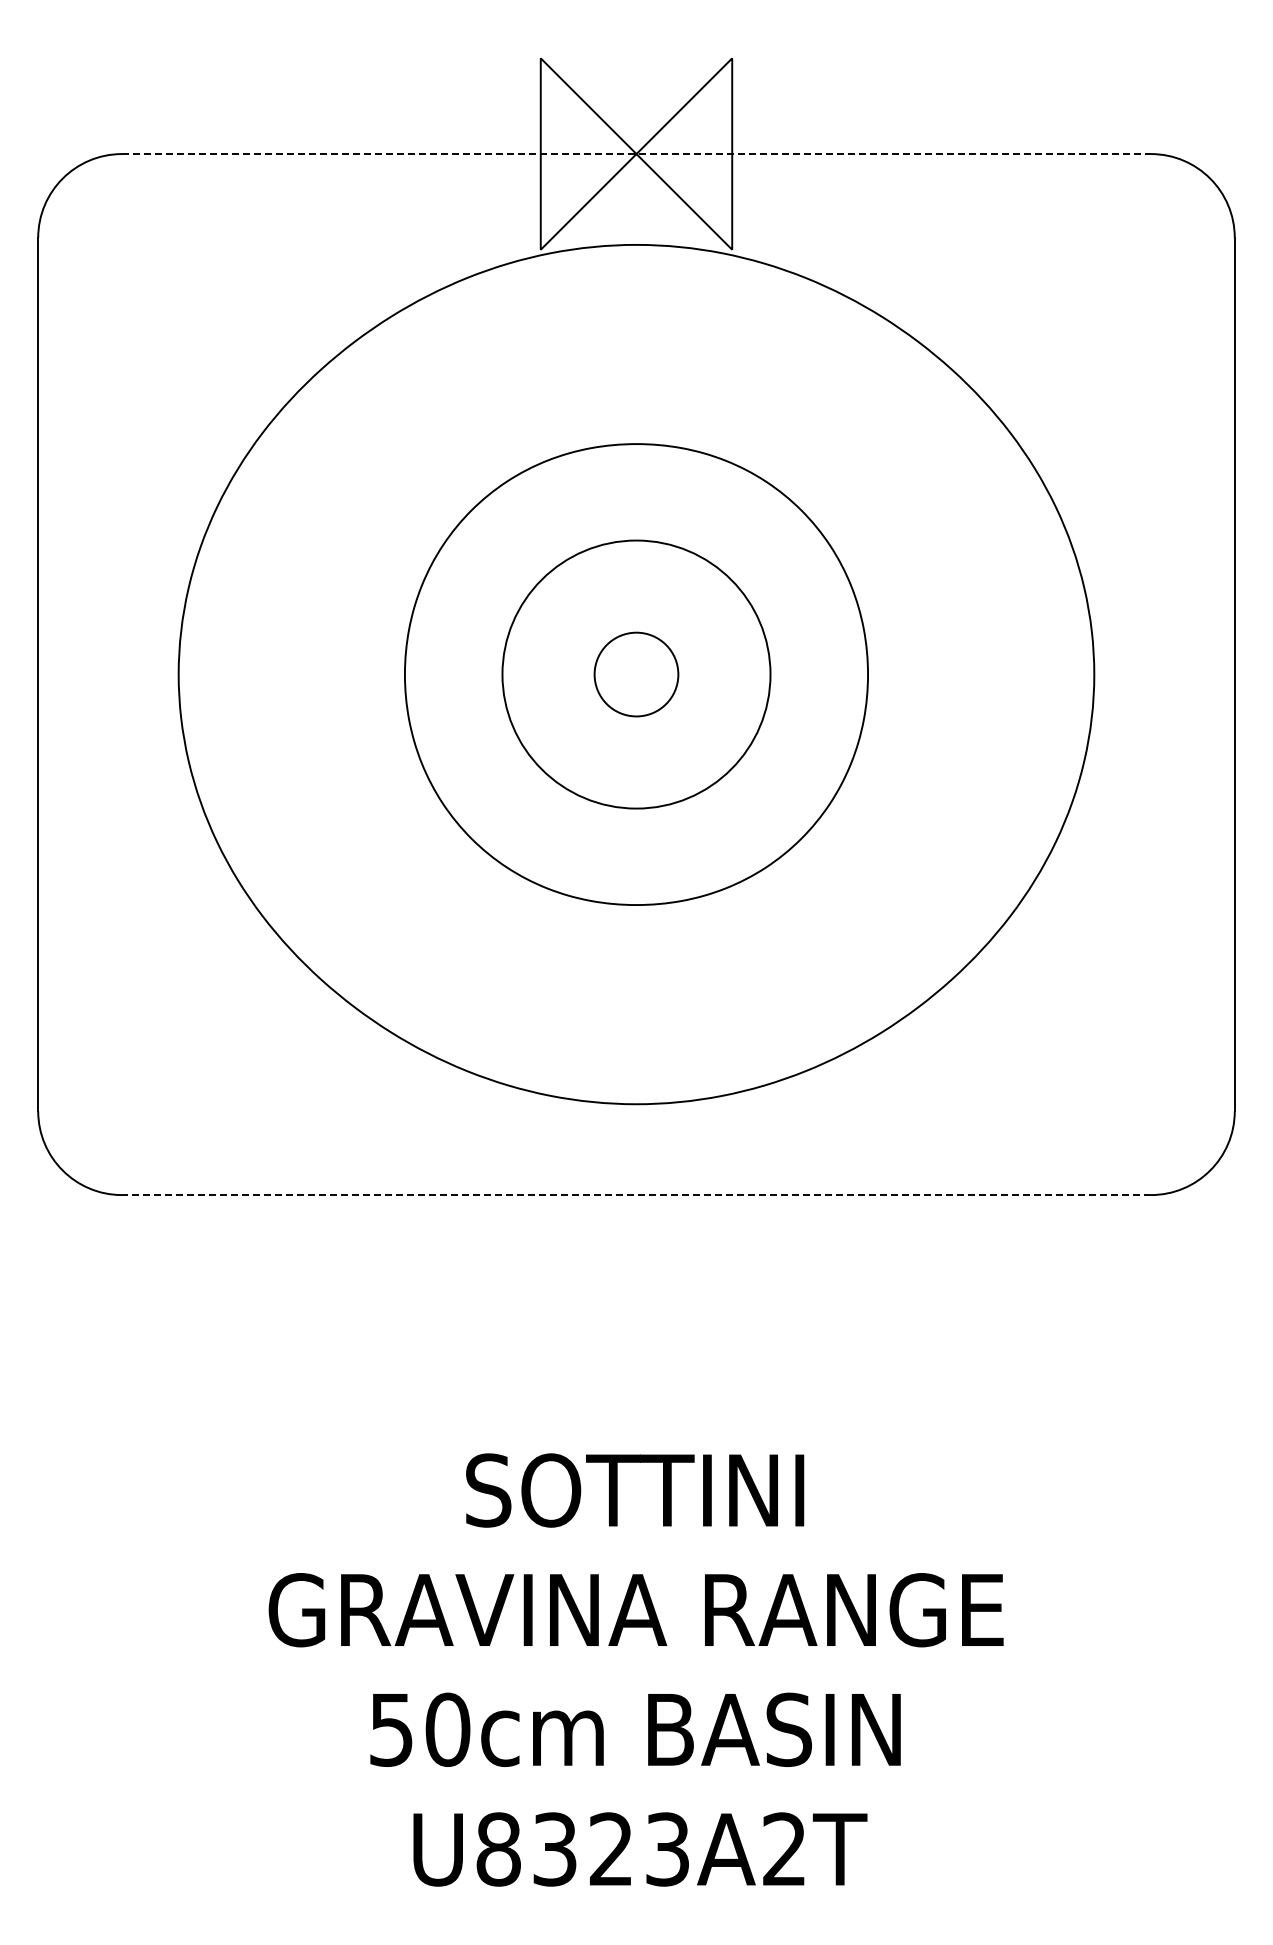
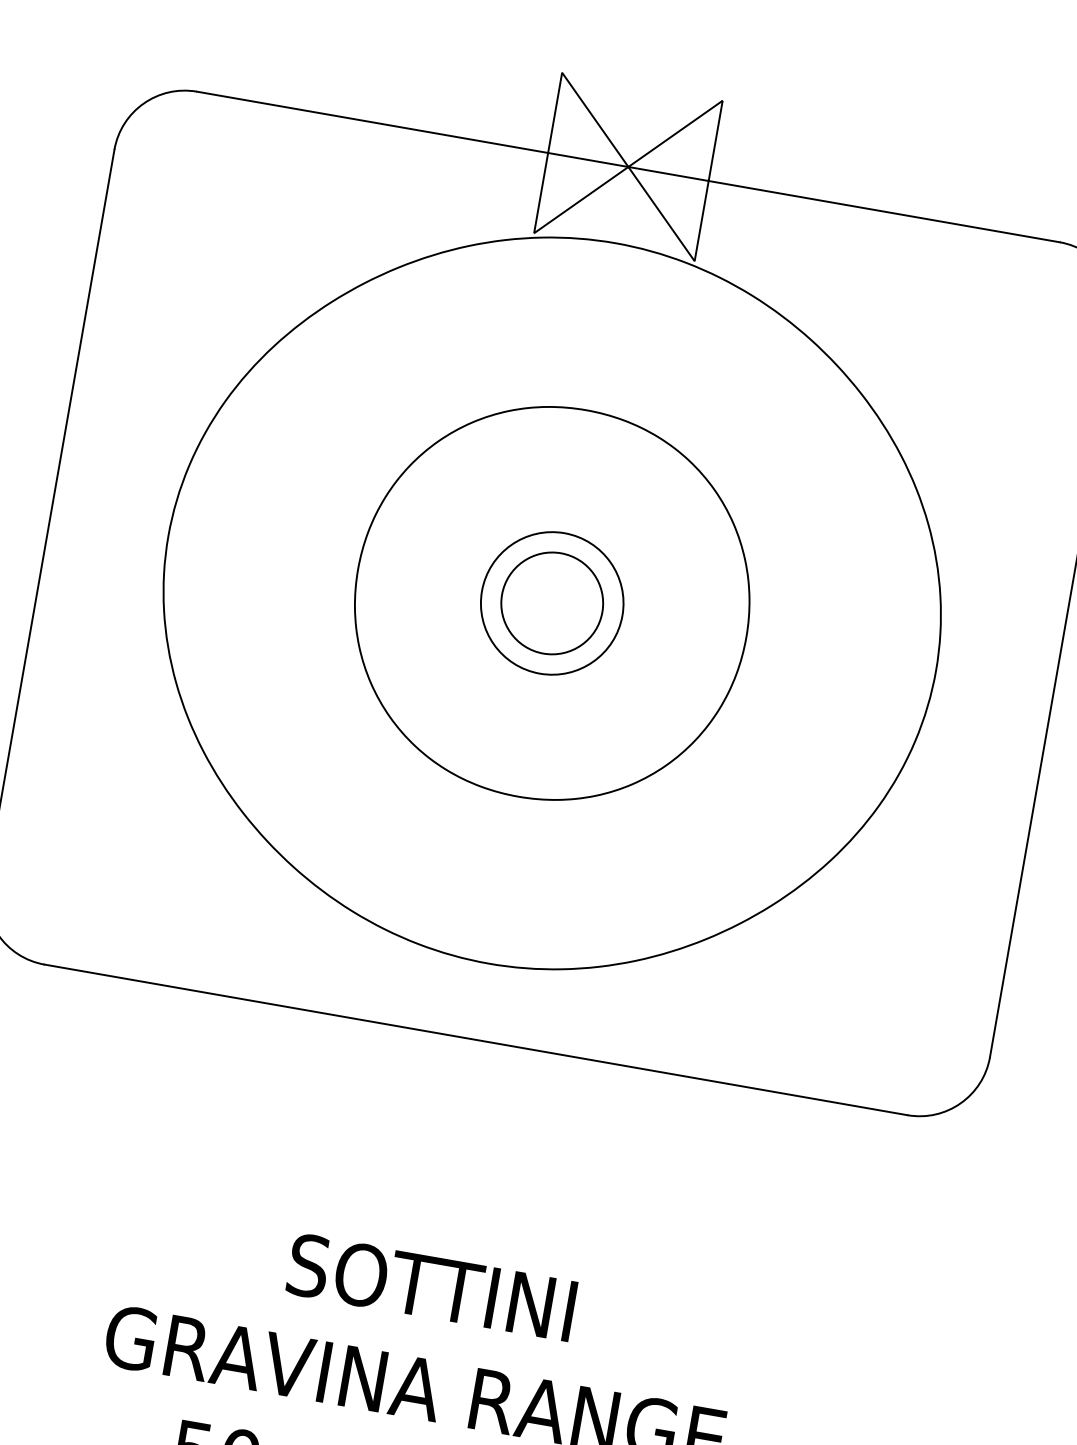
line: (636, 154) -> (628, 167), dashed -> solid
circle: (636, 674) -> (552, 603), size x0.62
circle: (636, 674) -> (552, 603), size x1.43
line: (636, 1195) -> (476, 1040), dashed -> solid

